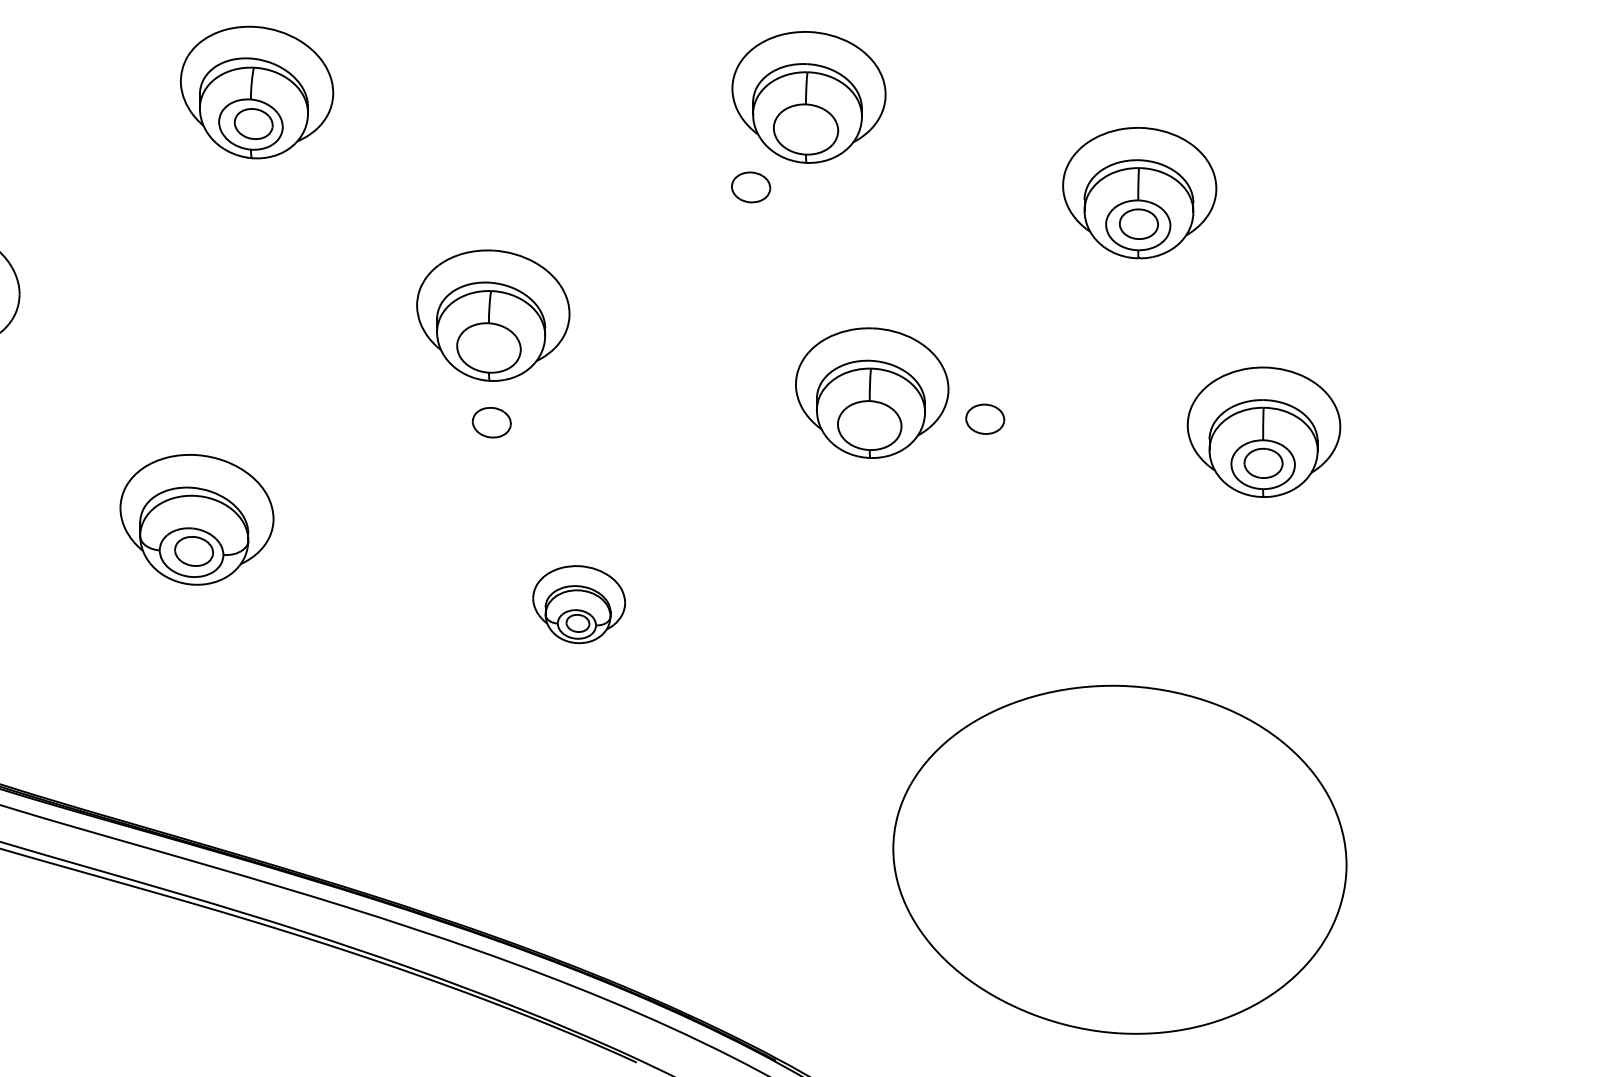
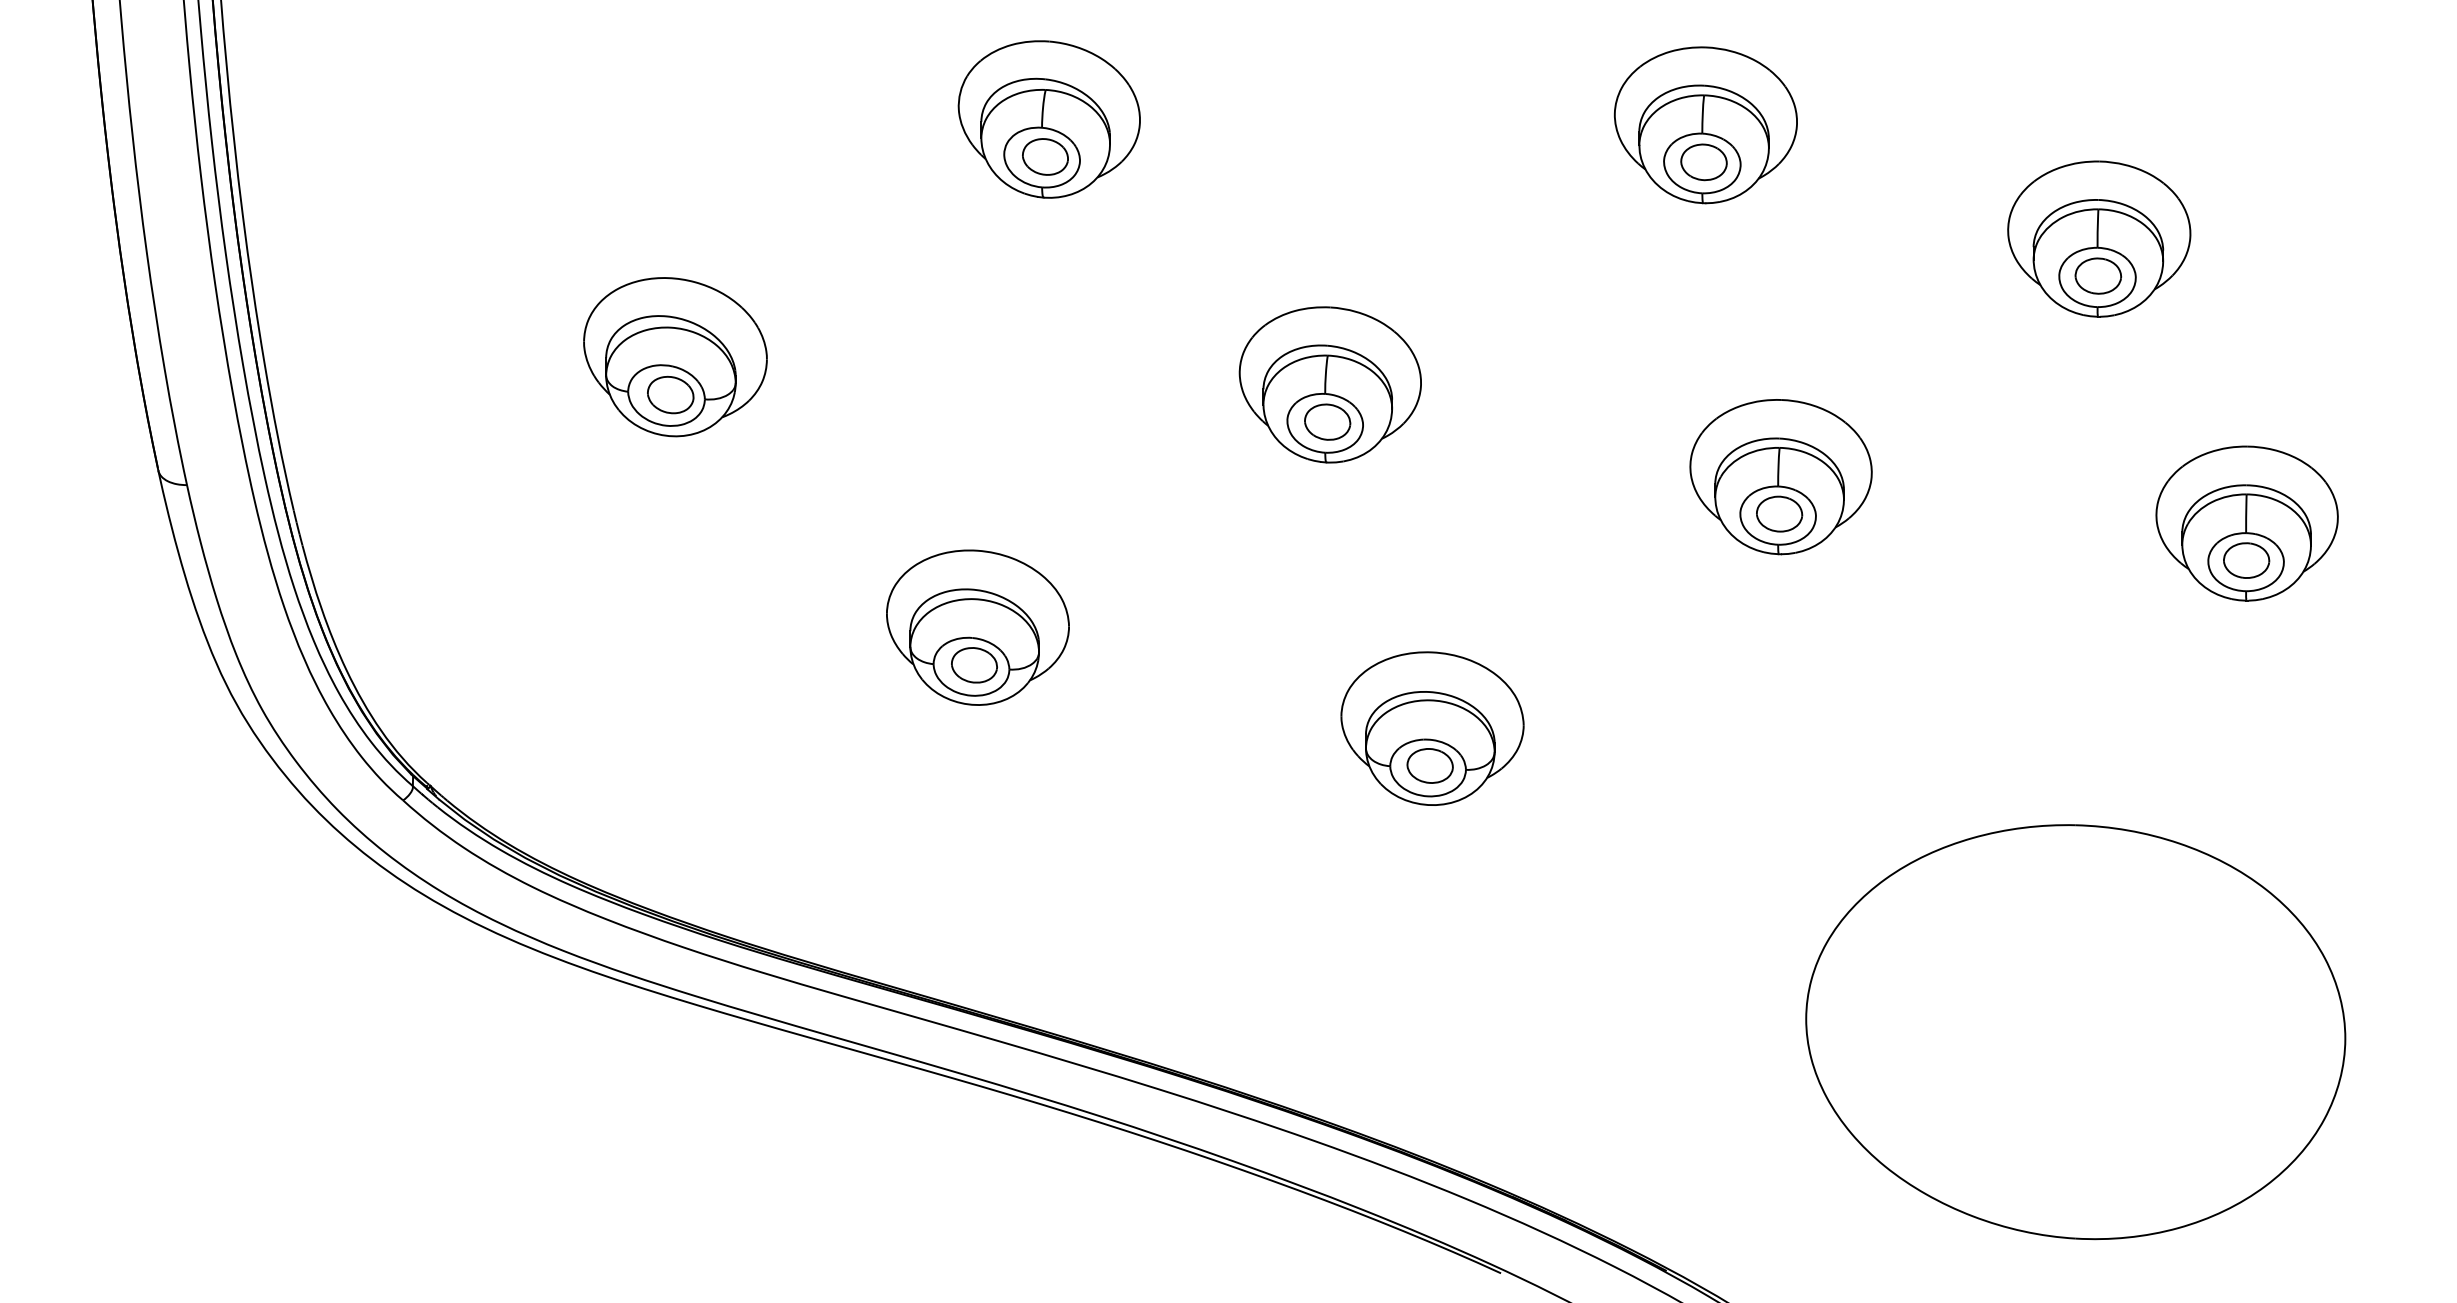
part: (750, 187) -> (1703, 162), moved
part: (985, 418) -> (1779, 513), moved
part: (491, 422) -> (1327, 421), moved
part: (579, 604) -> (1432, 728), size x1.67

